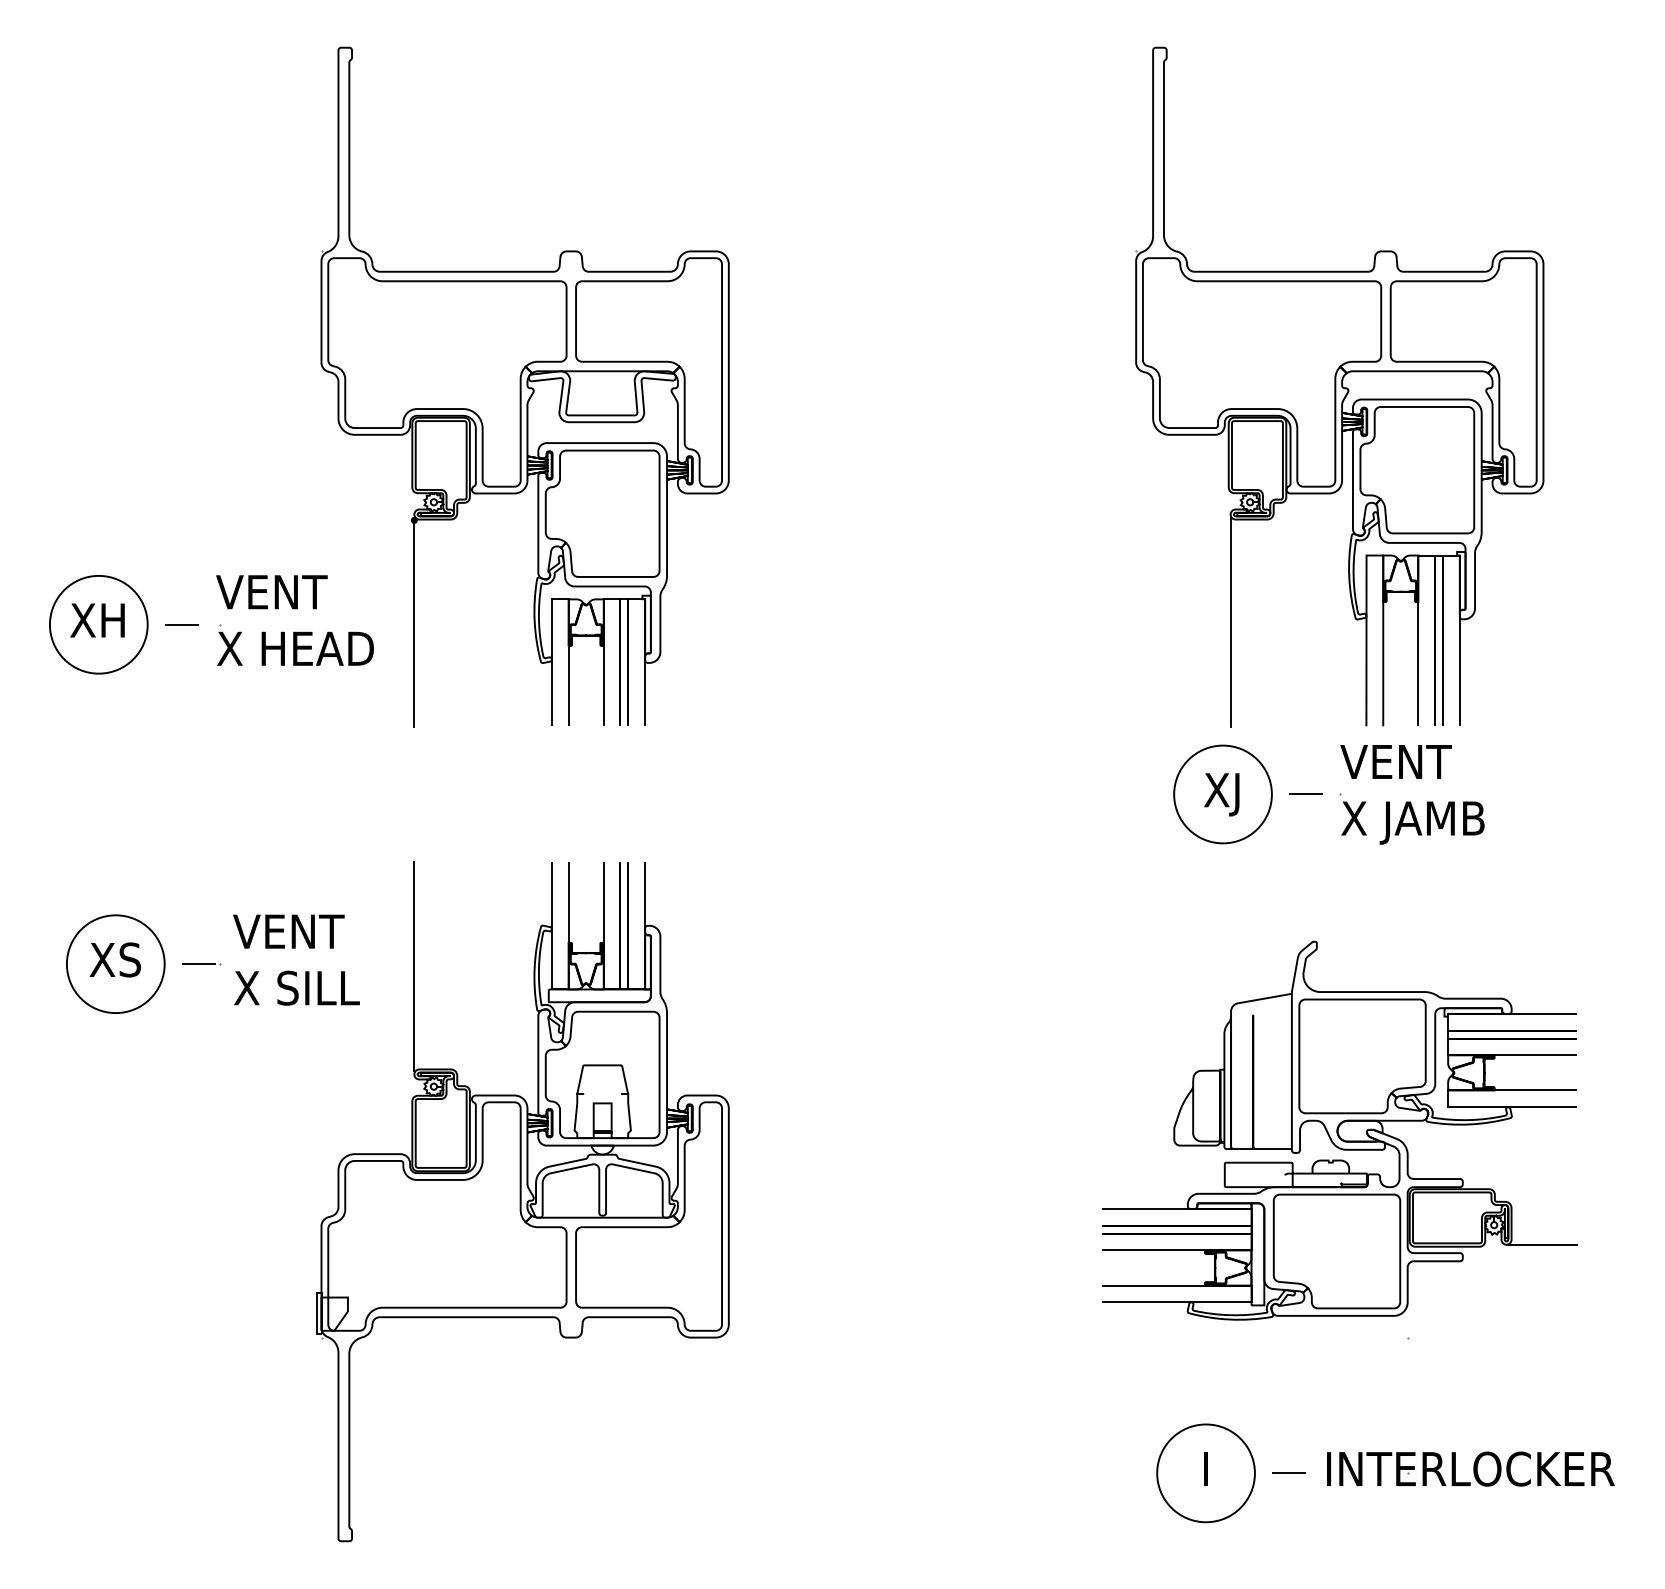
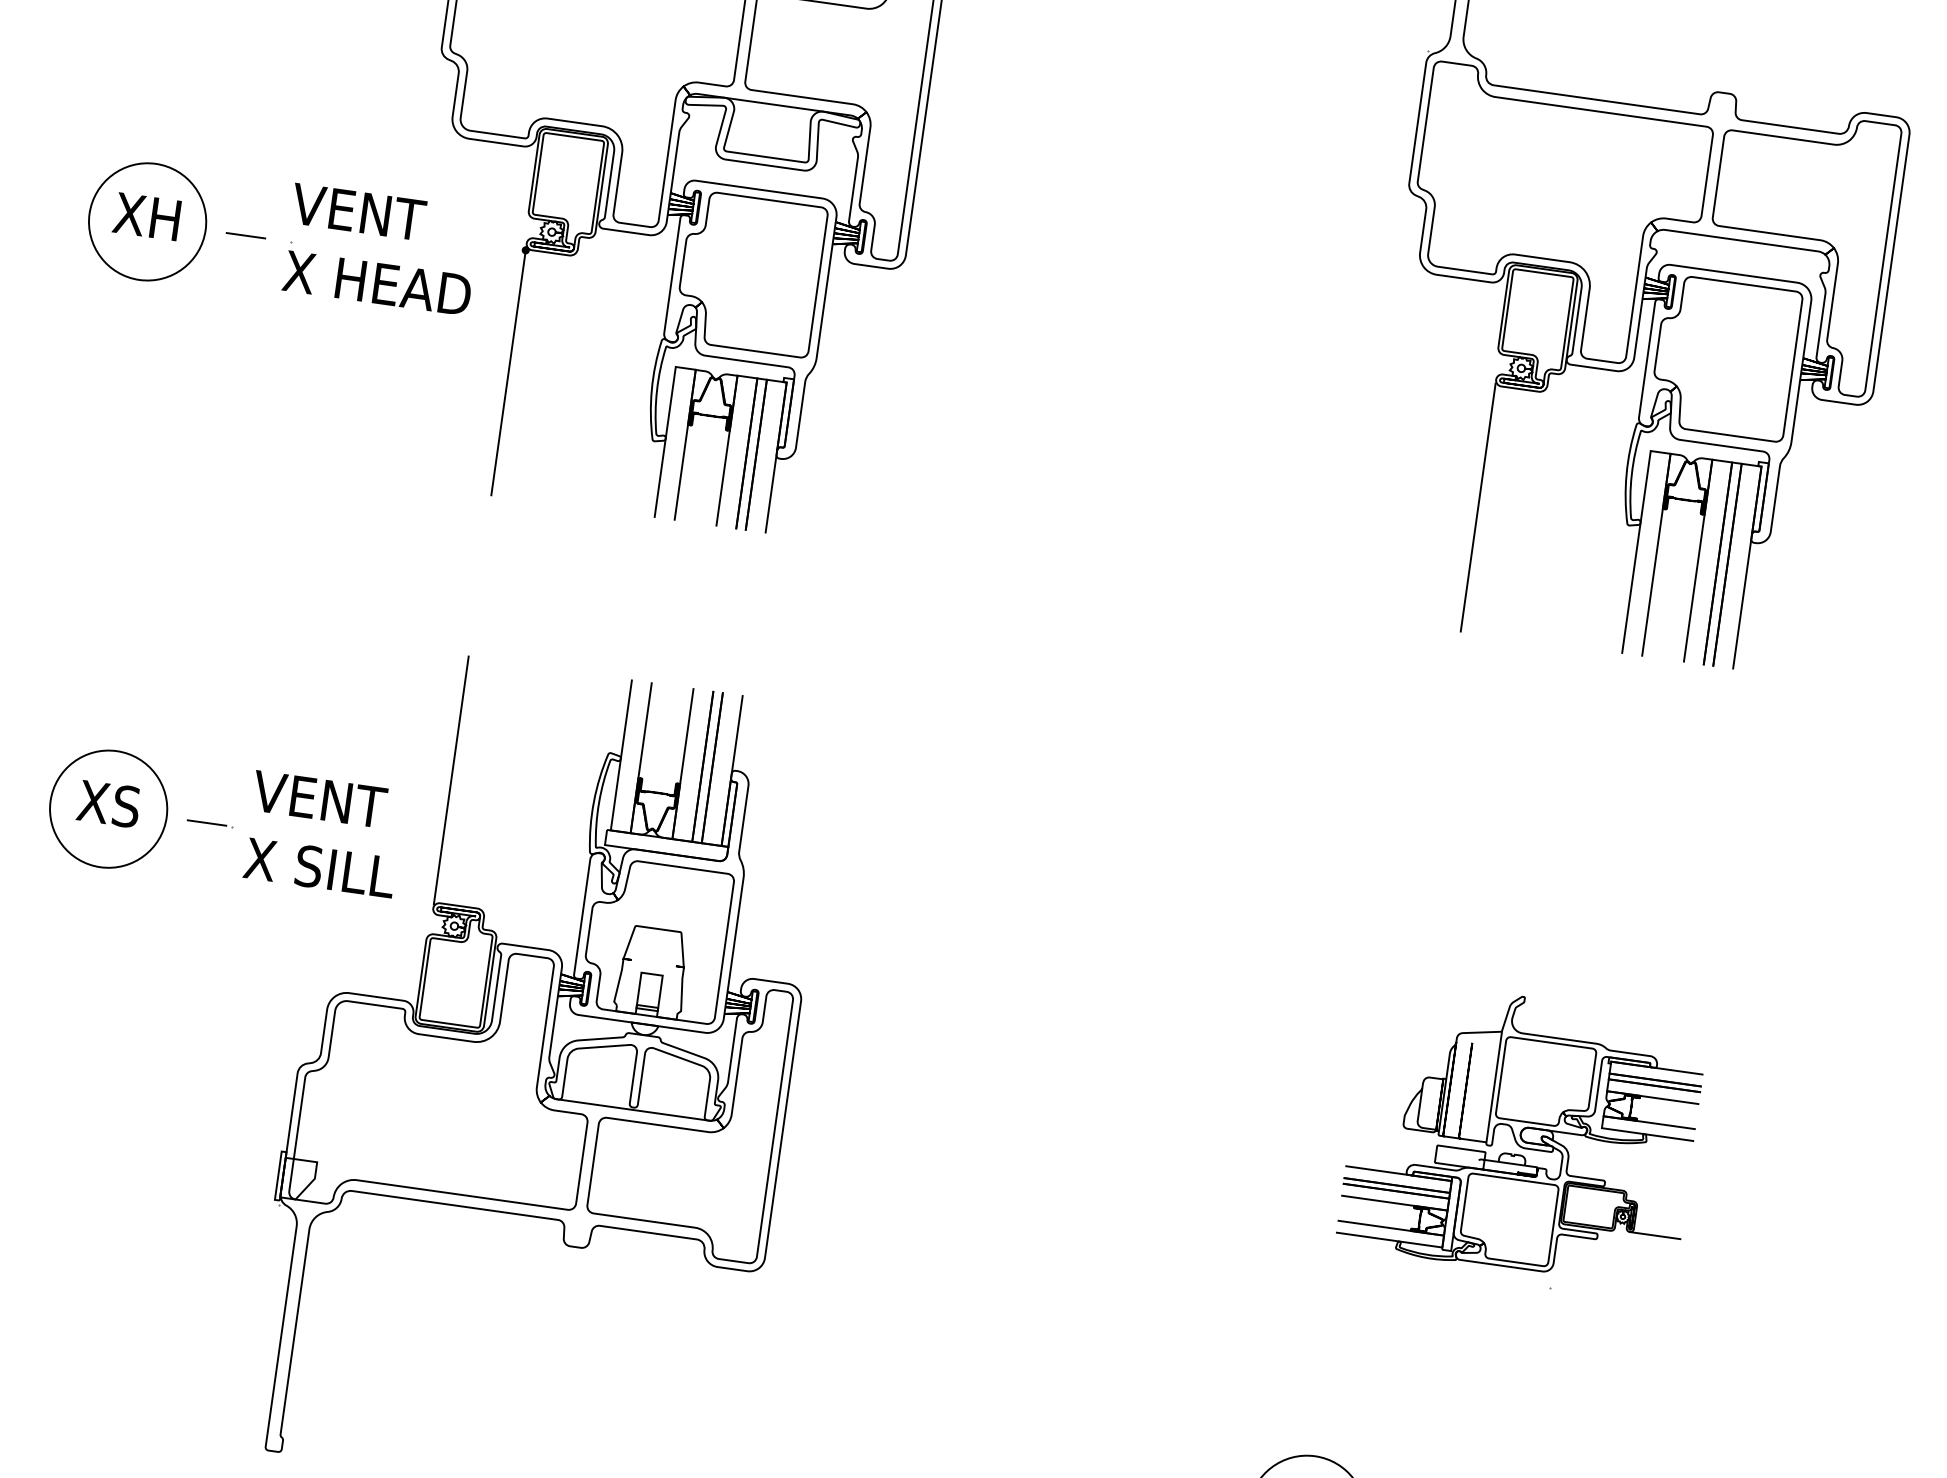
part: (219, 625) -> (290, 242), moved
part: (1328, 794) -> (1565, 728), removed
part: (212, 963) -> (223, 824), moved
part: (1339, 1139) -> (1521, 1140), size x0.6

